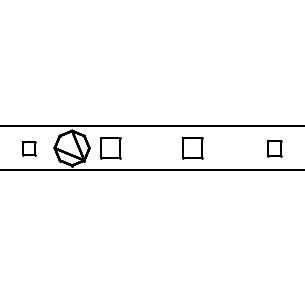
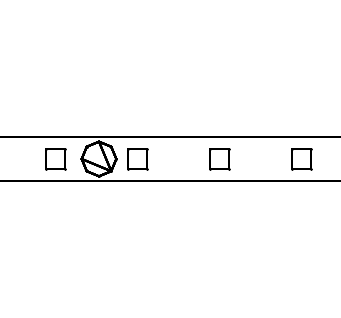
part: (28, 148) -> (55, 159), size x1.67
part: (274, 148) -> (301, 159), size x1.43

